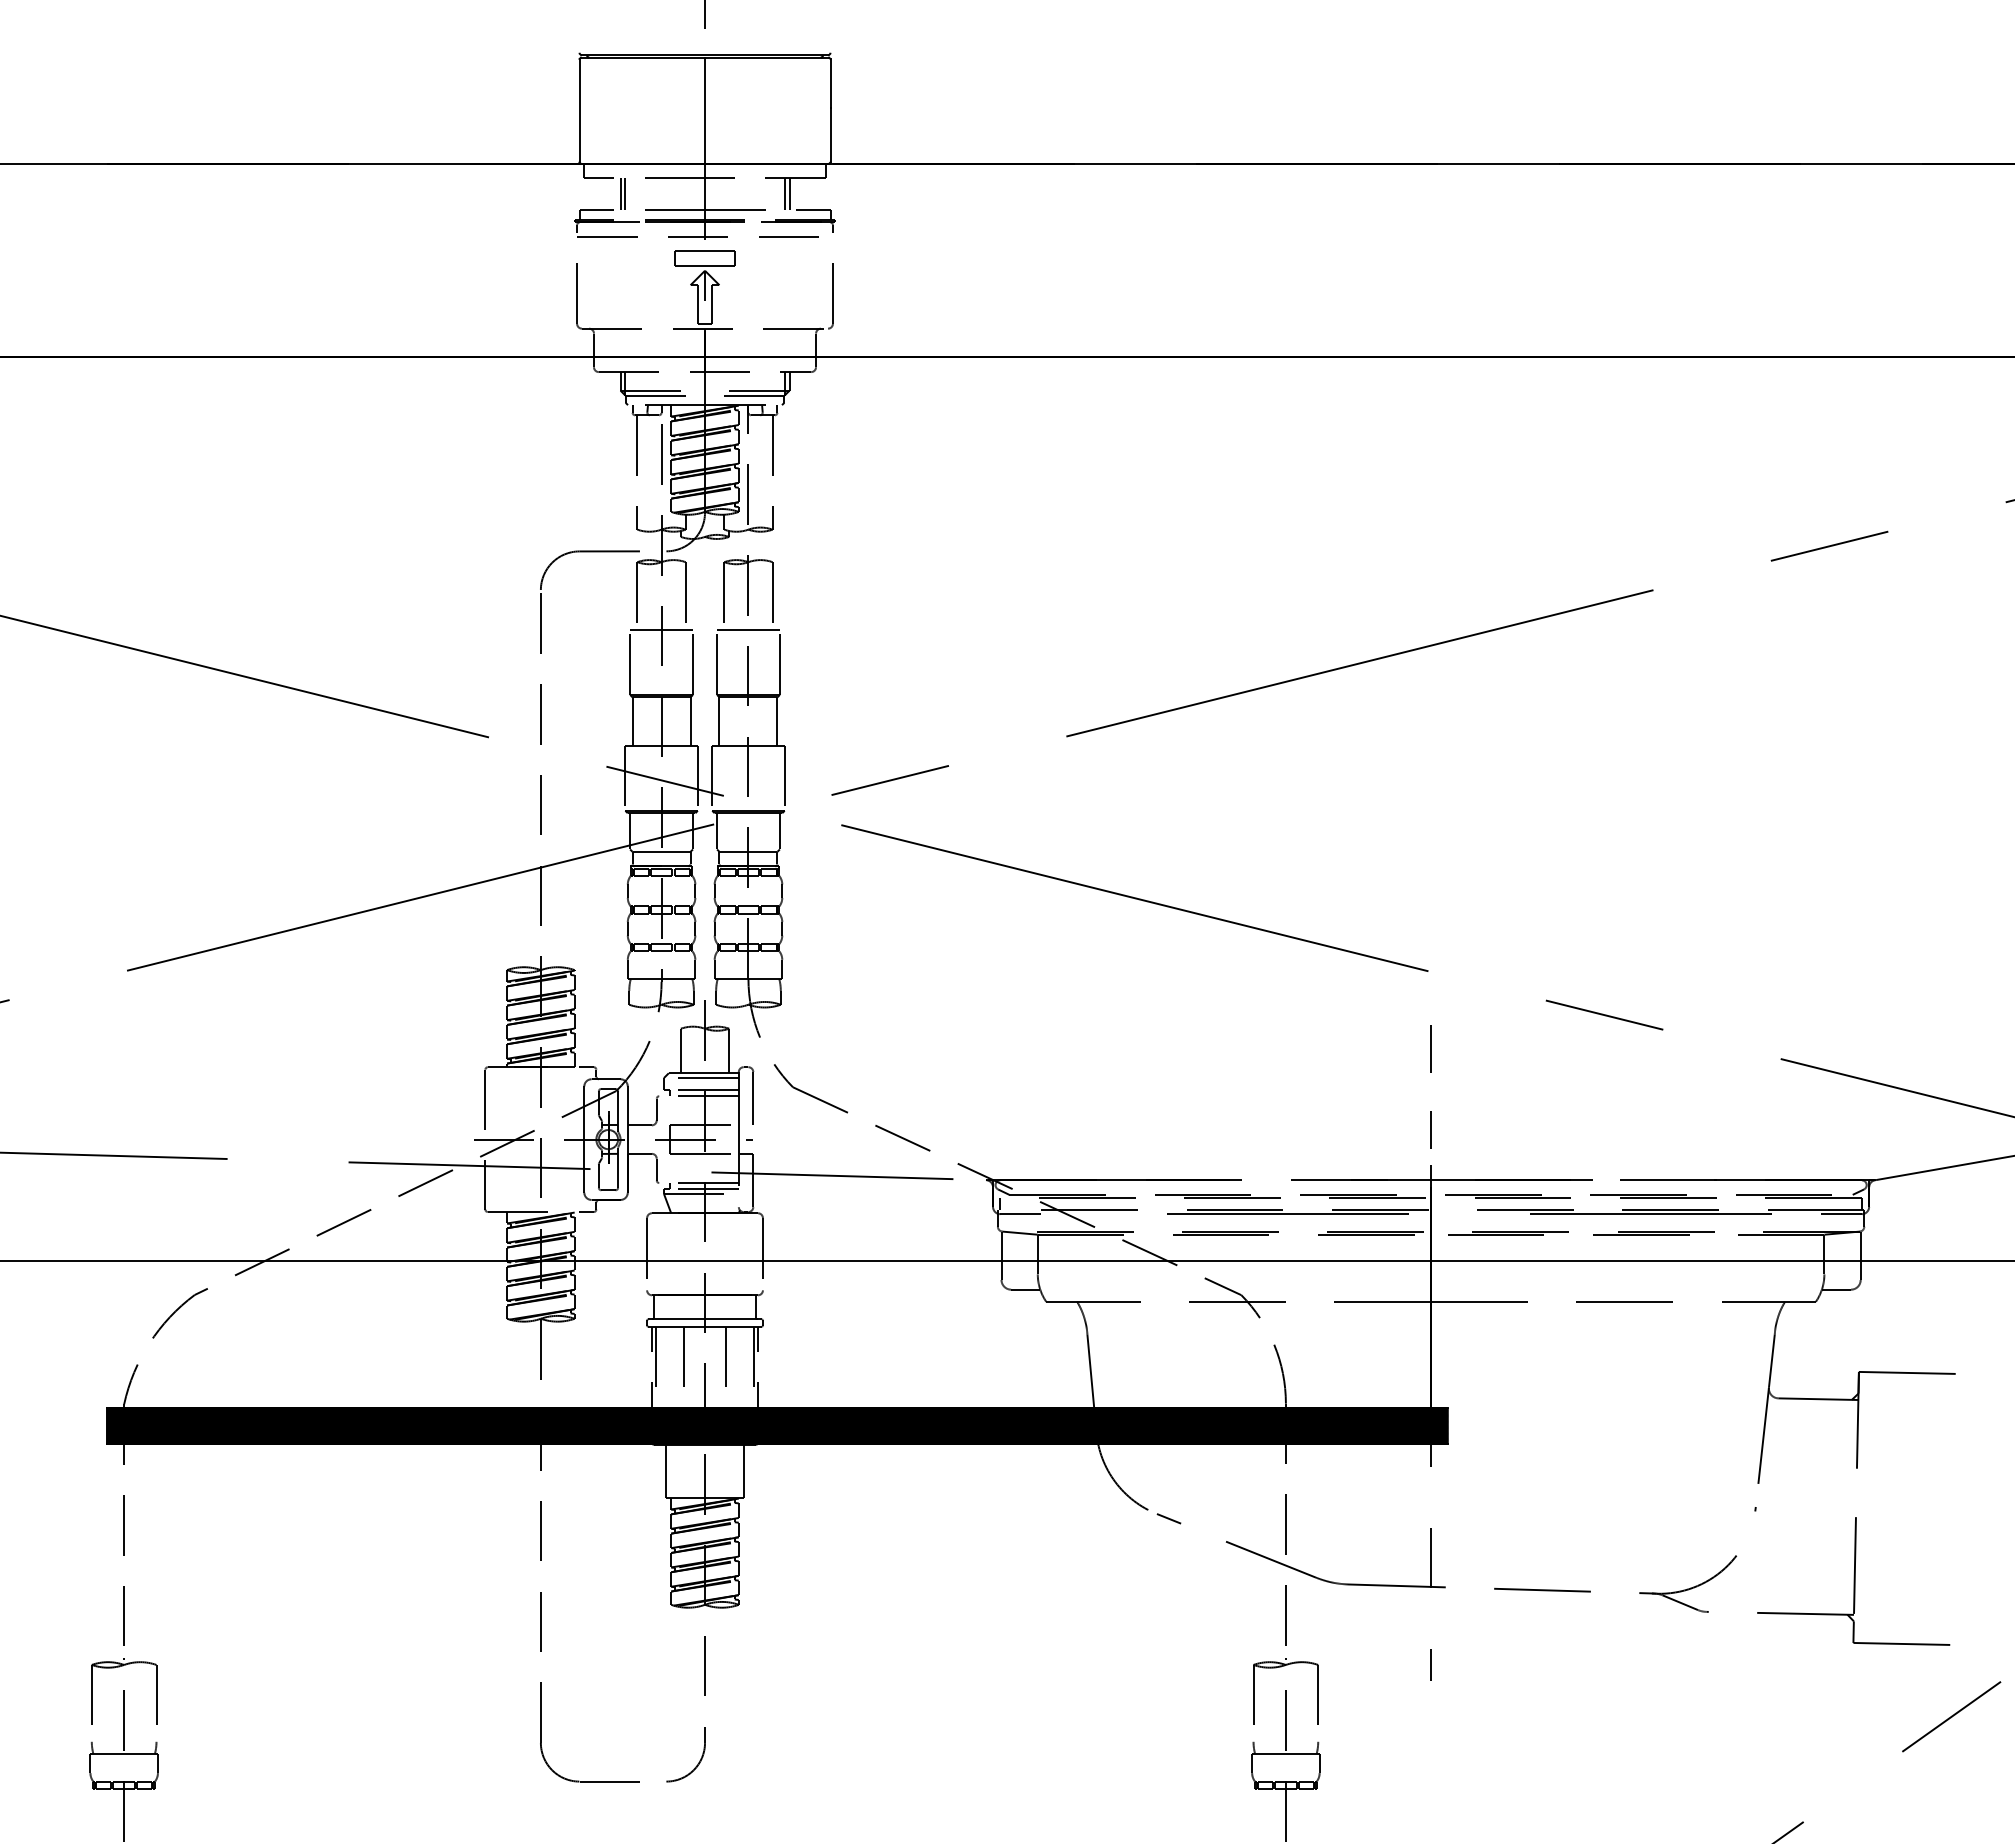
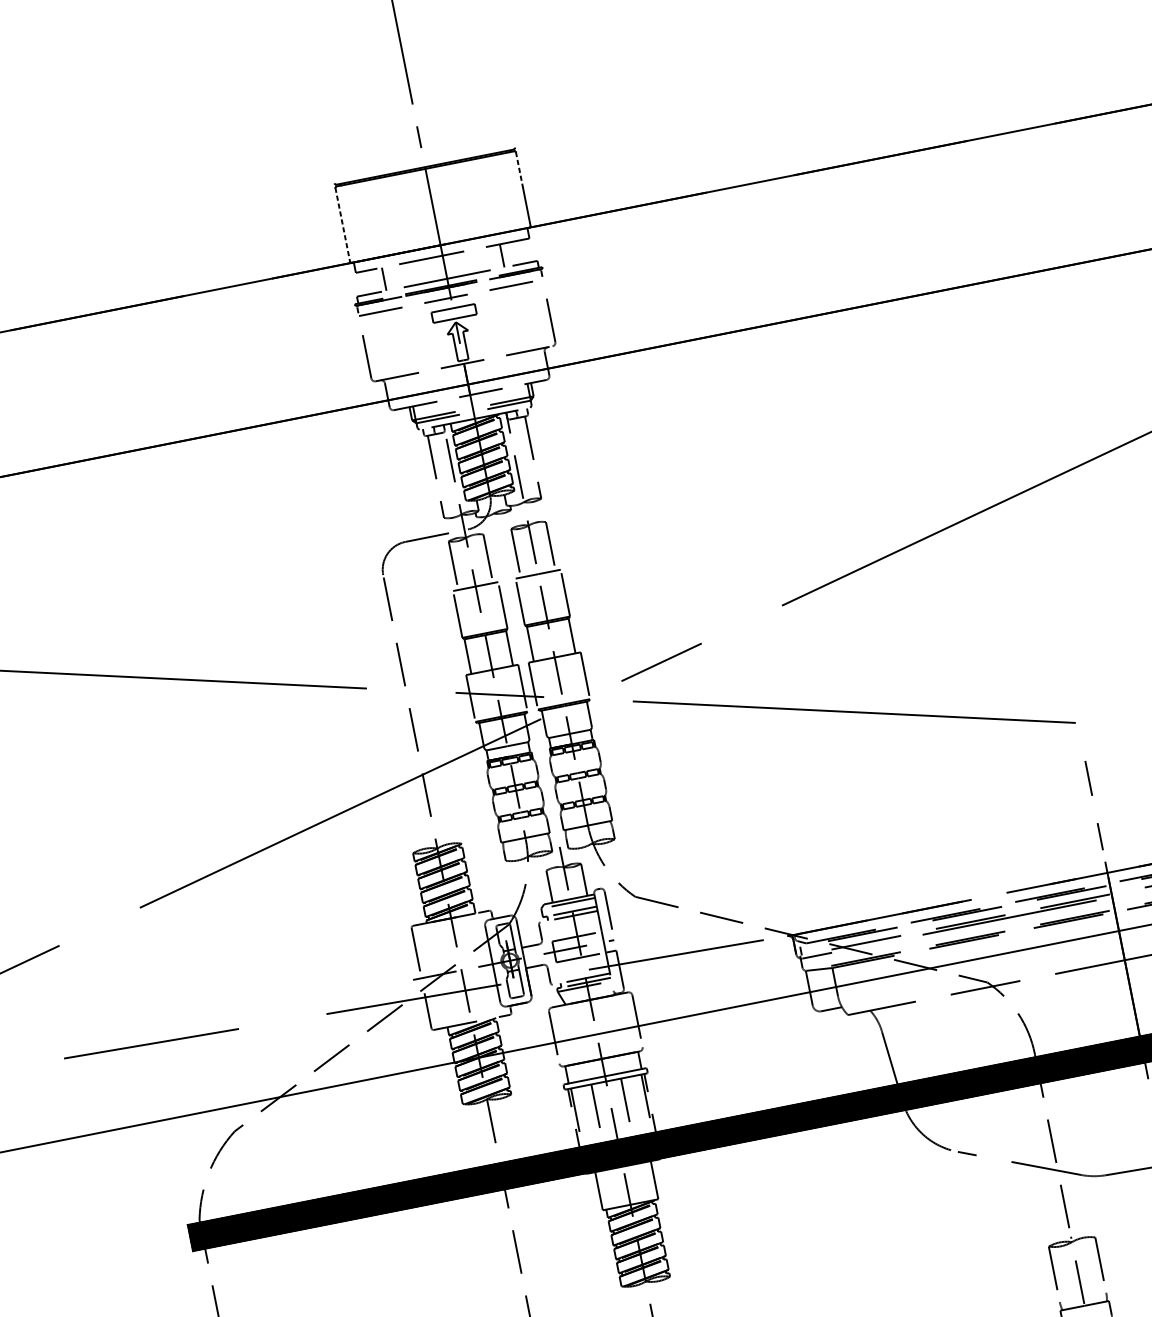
line: (830, 83) -> (519, 169), solid -> dashed
line: (579, 110) -> (342, 224), solid -> dashed
line: (625, 194) -> (387, 278), removed
line: (789, 194) -> (505, 255), removed

